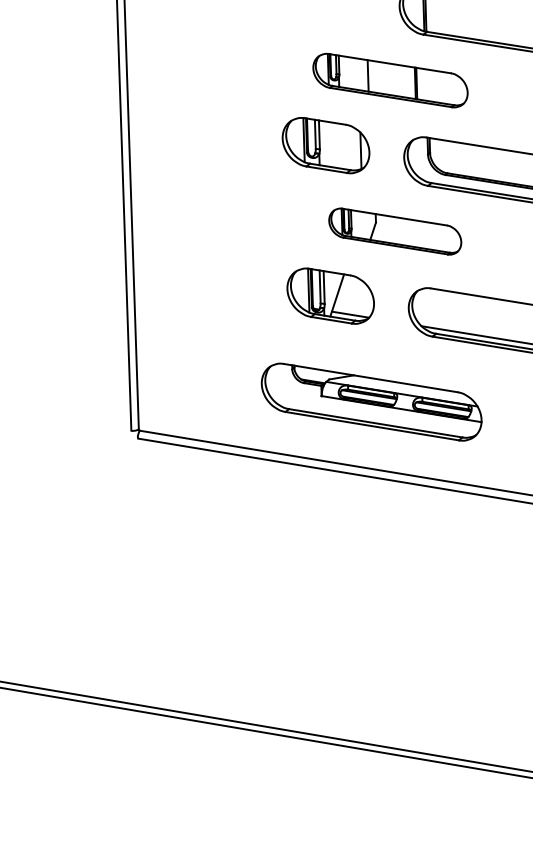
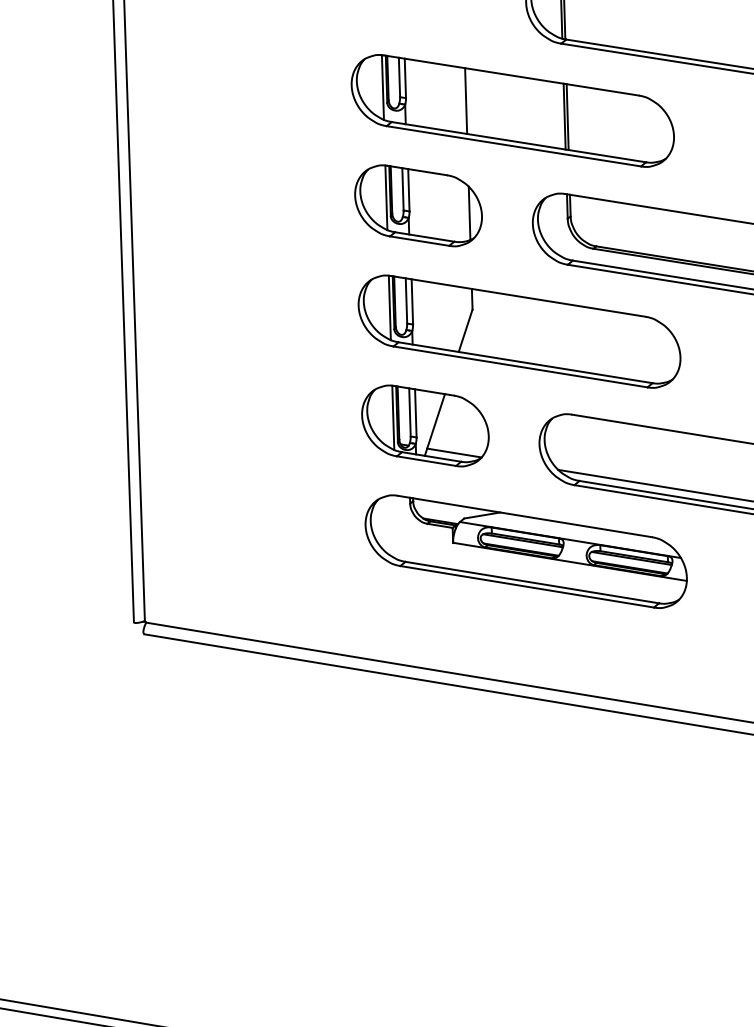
part: (390, 80) -> (512, 110), size x1.43
part: (395, 231) -> (520, 331), size x1.67
part: (371, 401) -> (525, 550), moved

